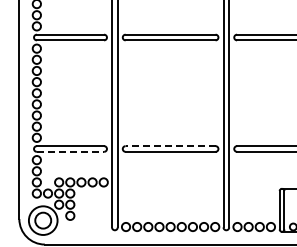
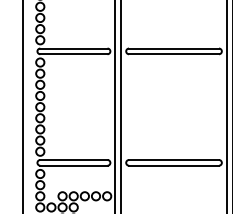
line: (170, 146) -> (173, 160), dashed -> solid
line: (70, 151) -> (73, 165), dashed -> solid

